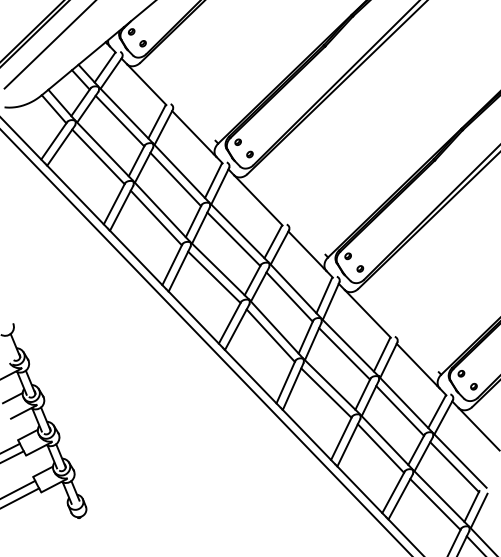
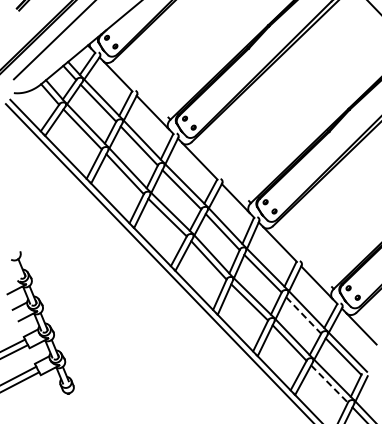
line: (401, 410) -> (304, 315), solid -> dashed
line: (435, 505) -> (329, 384), solid -> dashed

